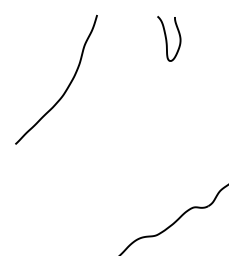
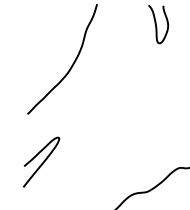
curve: (32, 201) -> (42, 162), added

